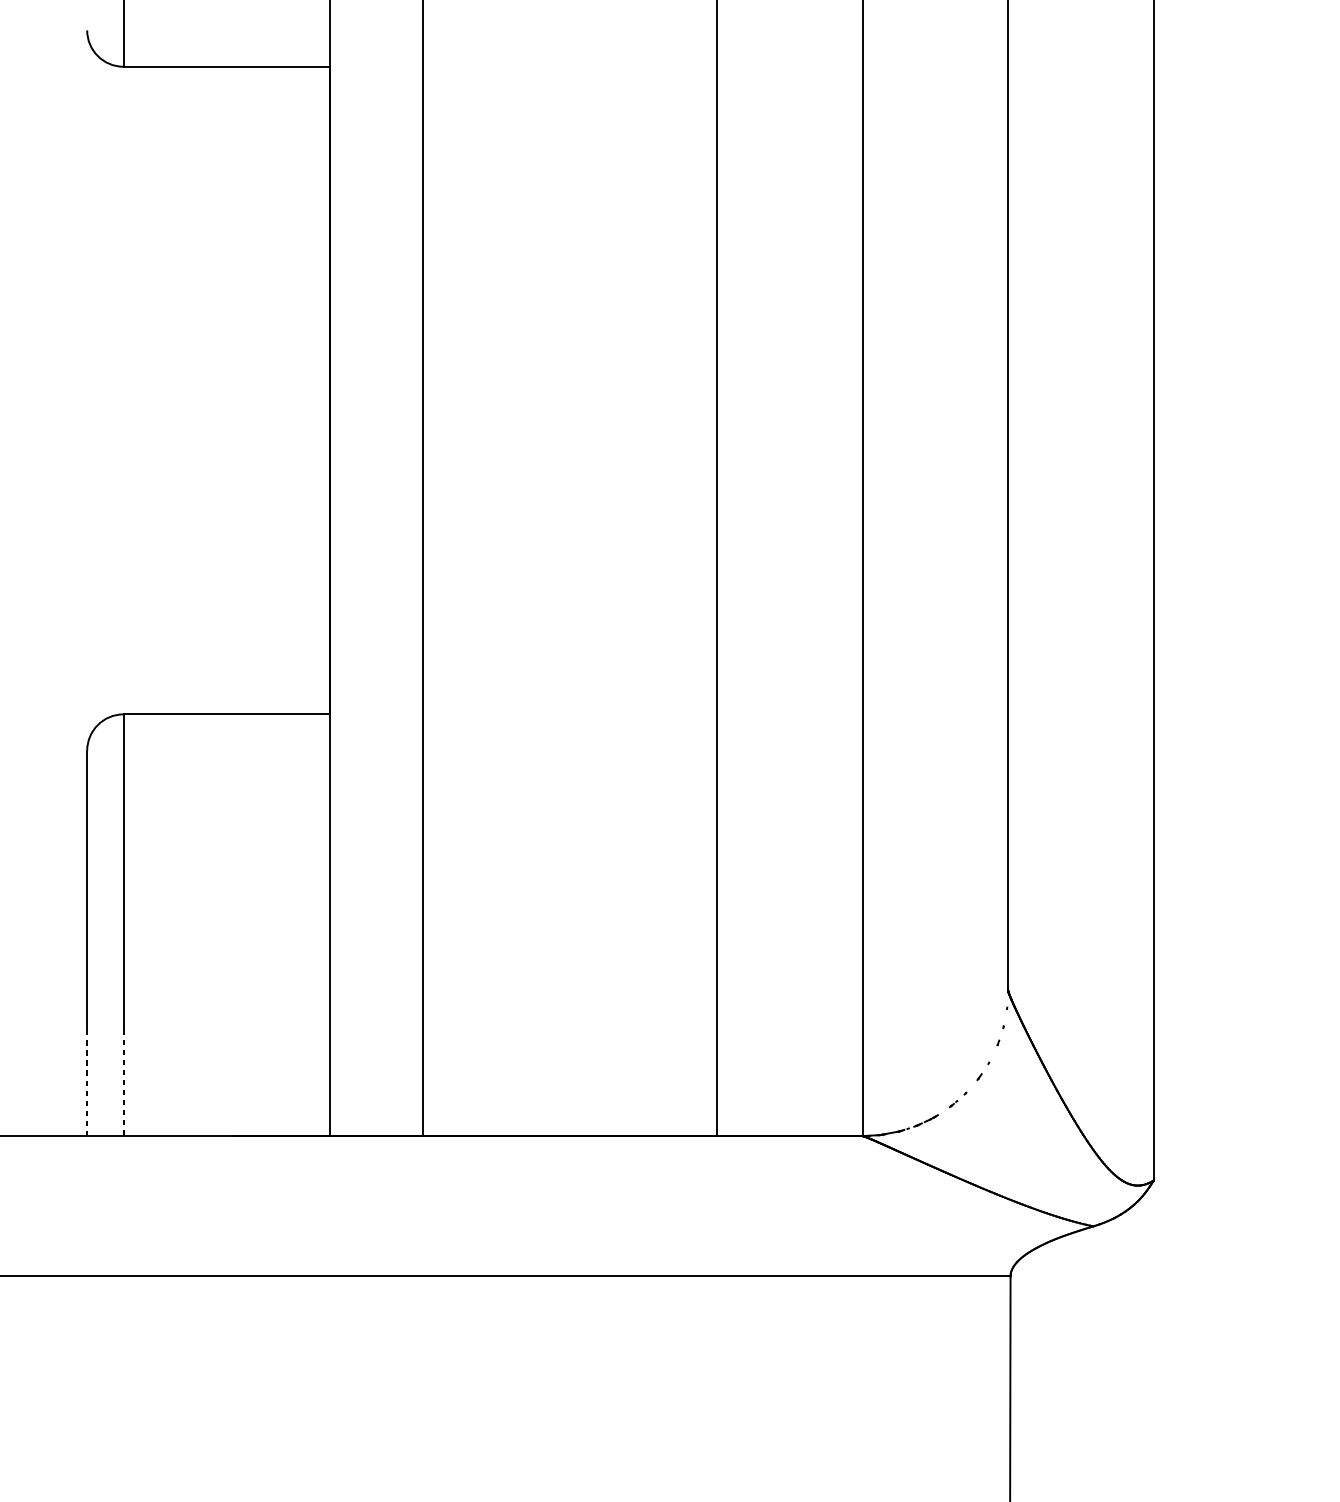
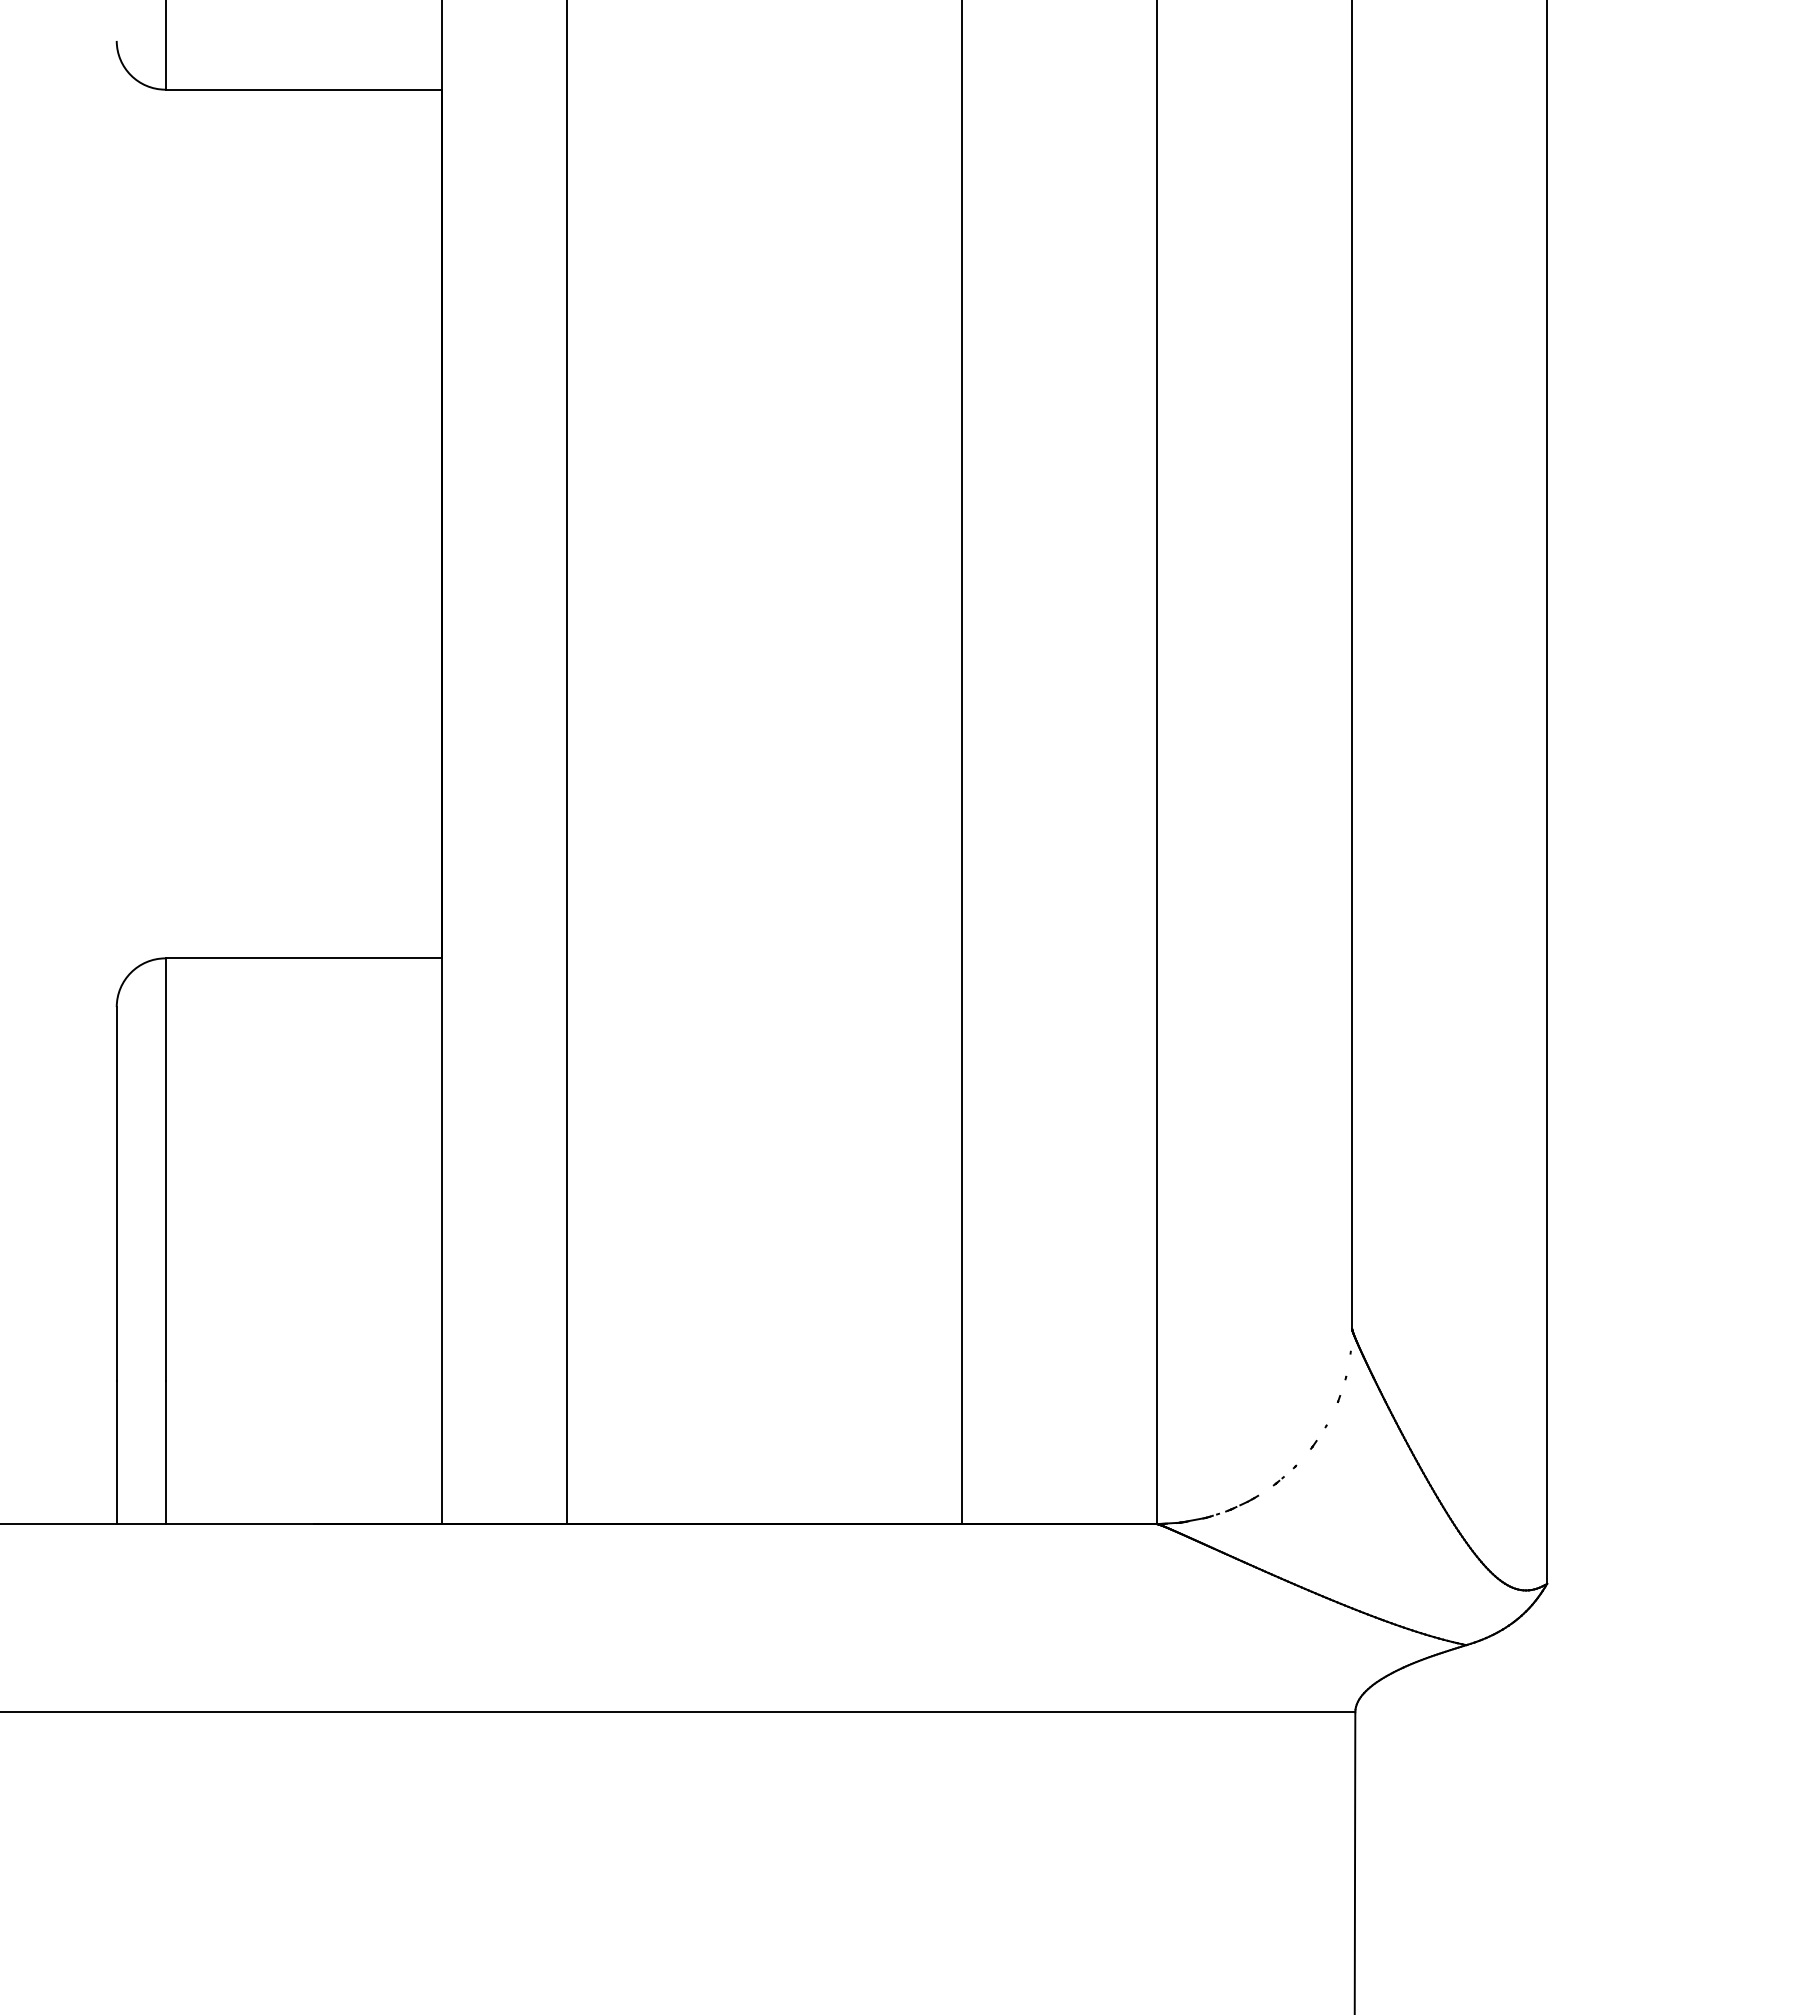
line: (87, 1082) -> (116, 1452), dashed -> solid
line: (123, 1082) -> (165, 1452), dashed -> solid

